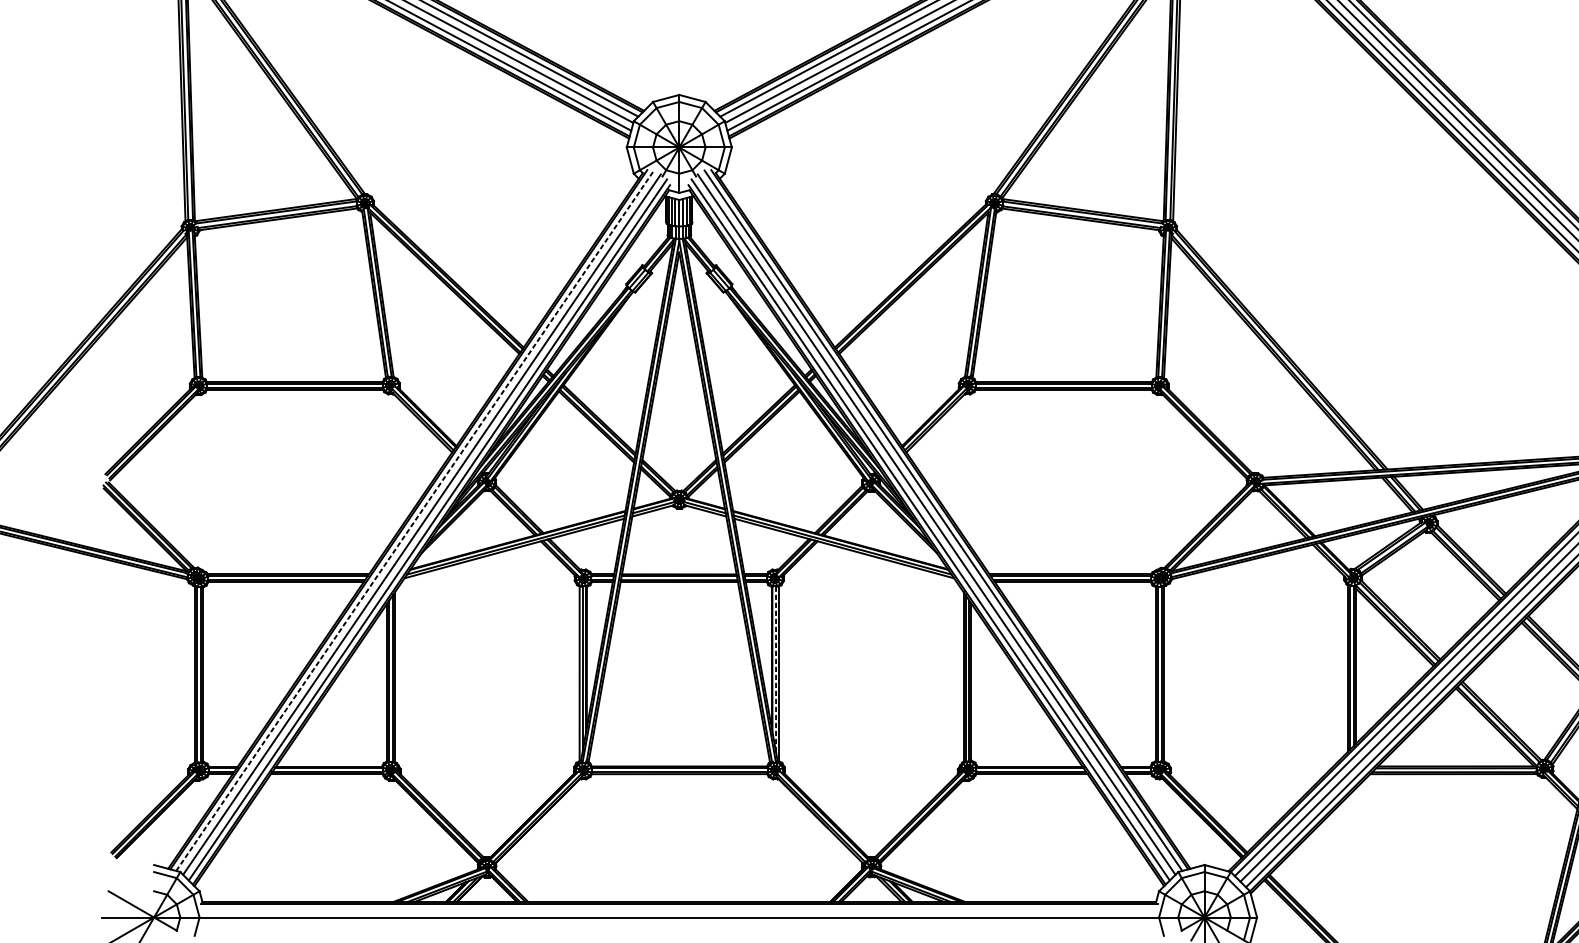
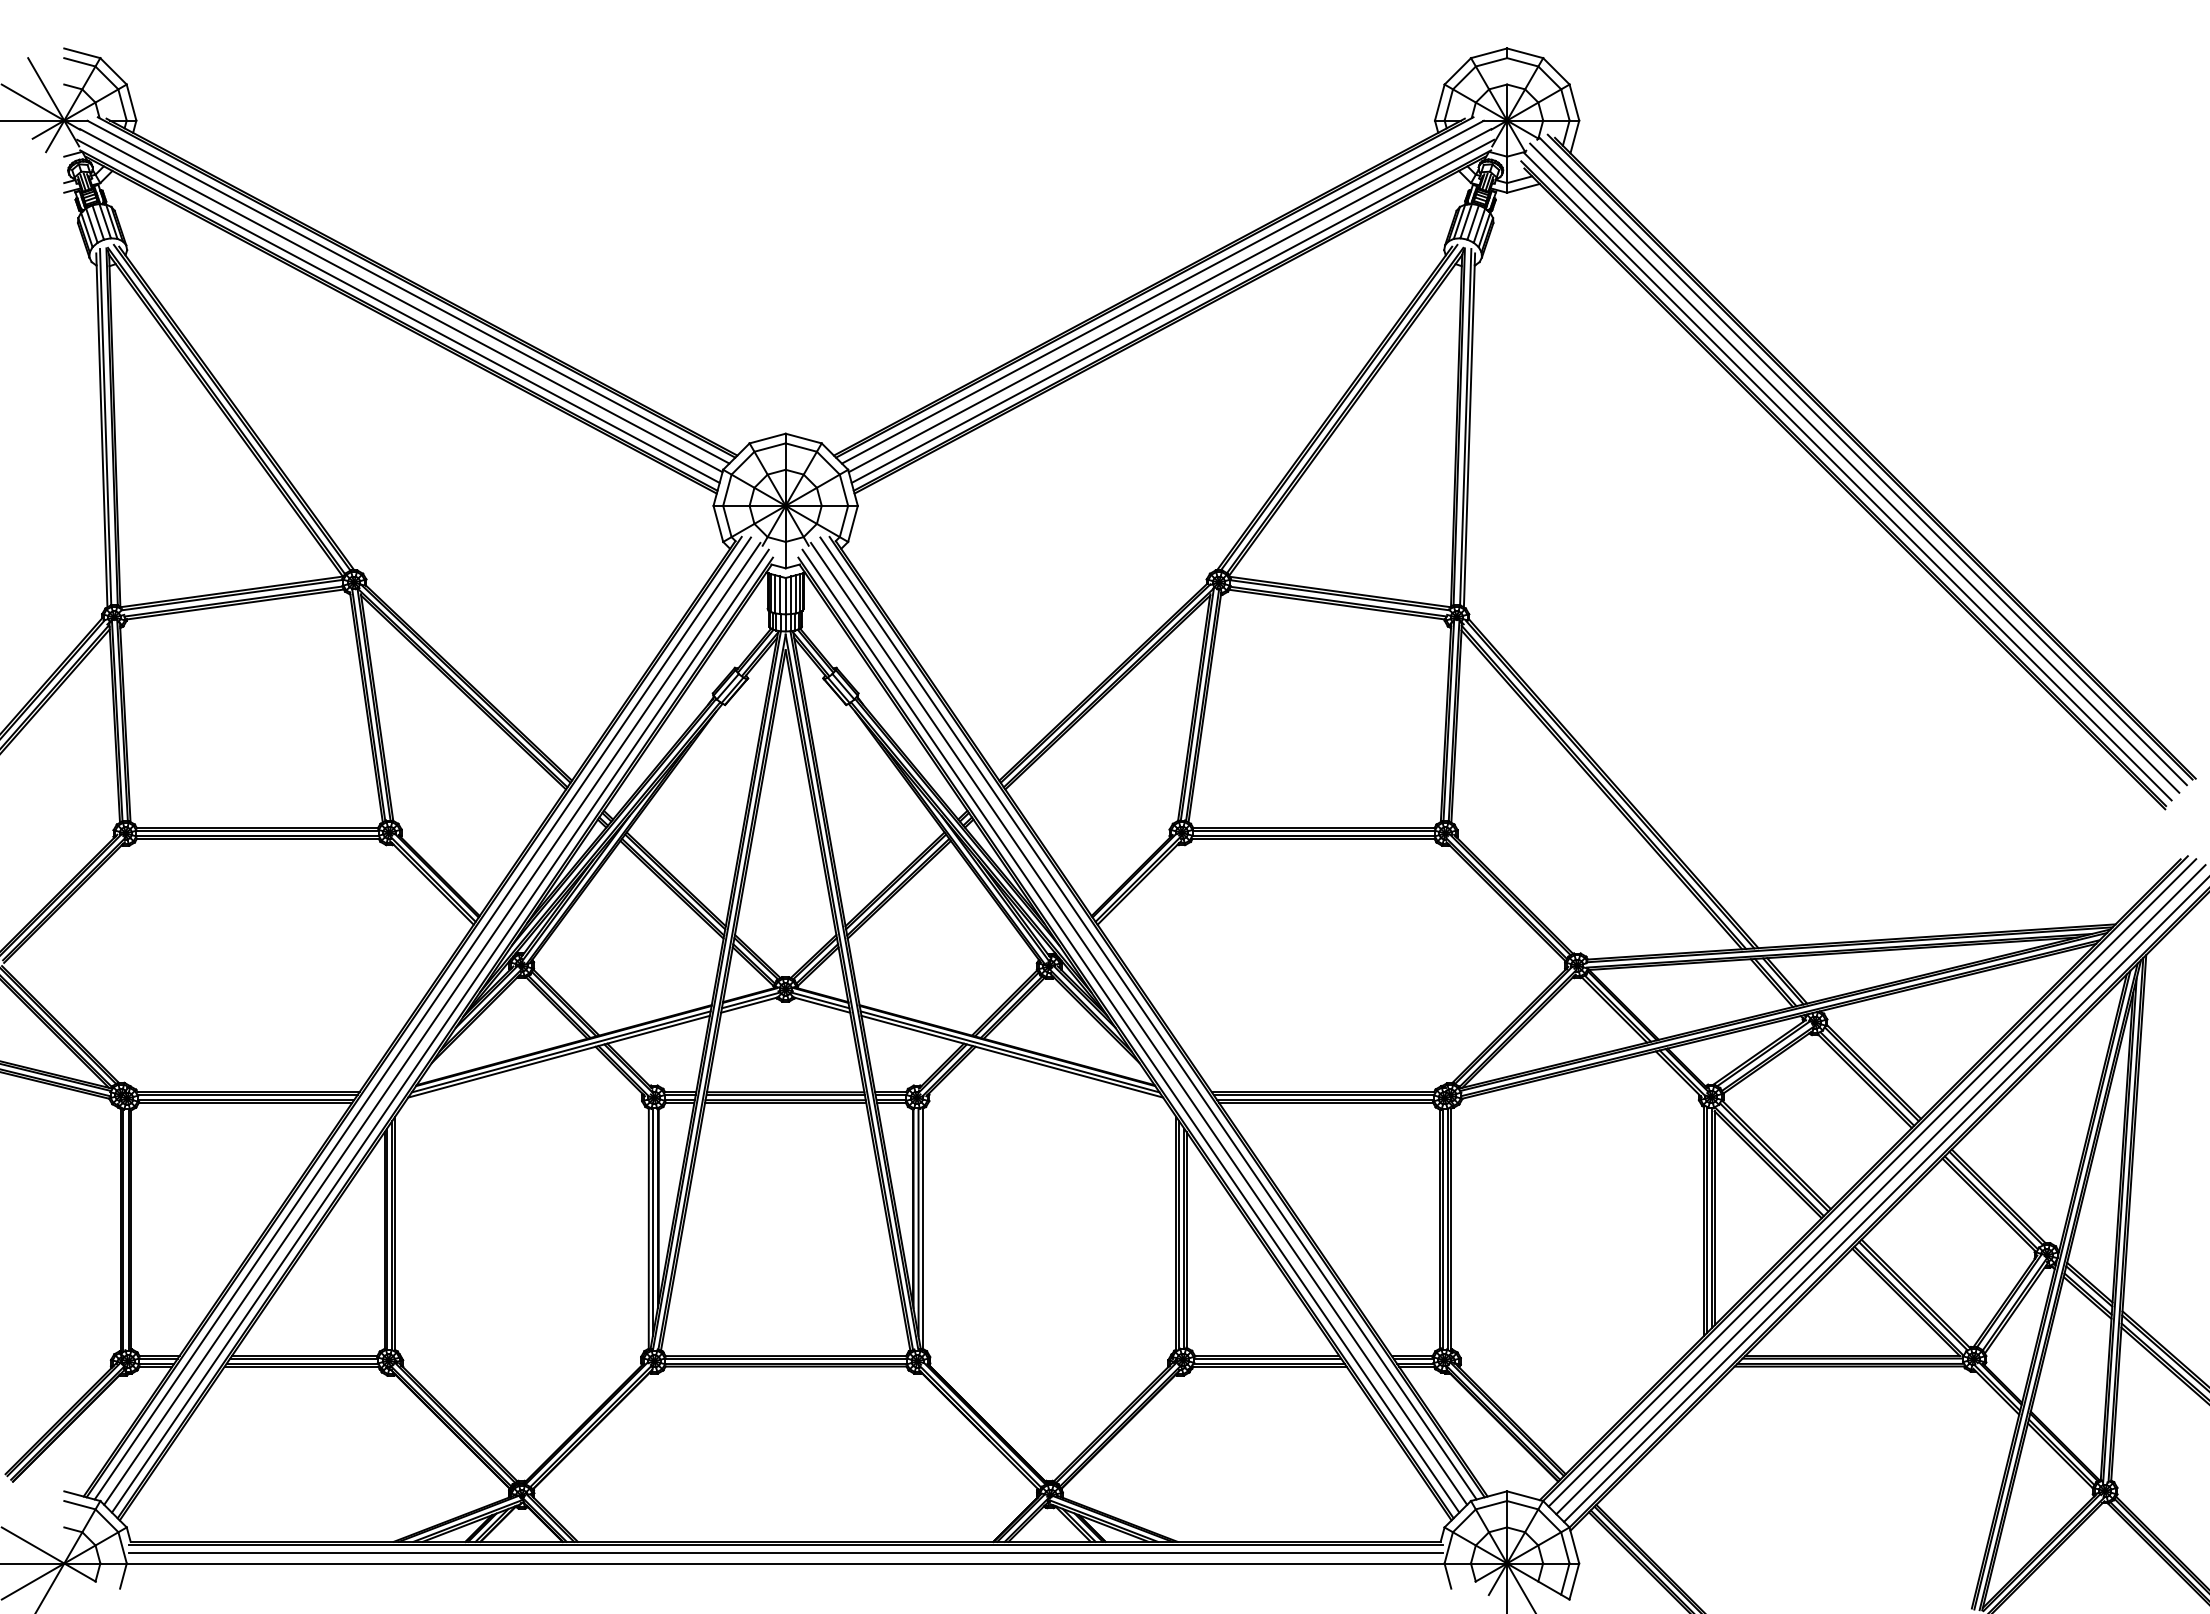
line: (415, 520) -> (423, 1018), dashed -> solid
line: (776, 669) -> (918, 1222), dashed -> solid
line: (679, 909) -> (785, 1552), added

